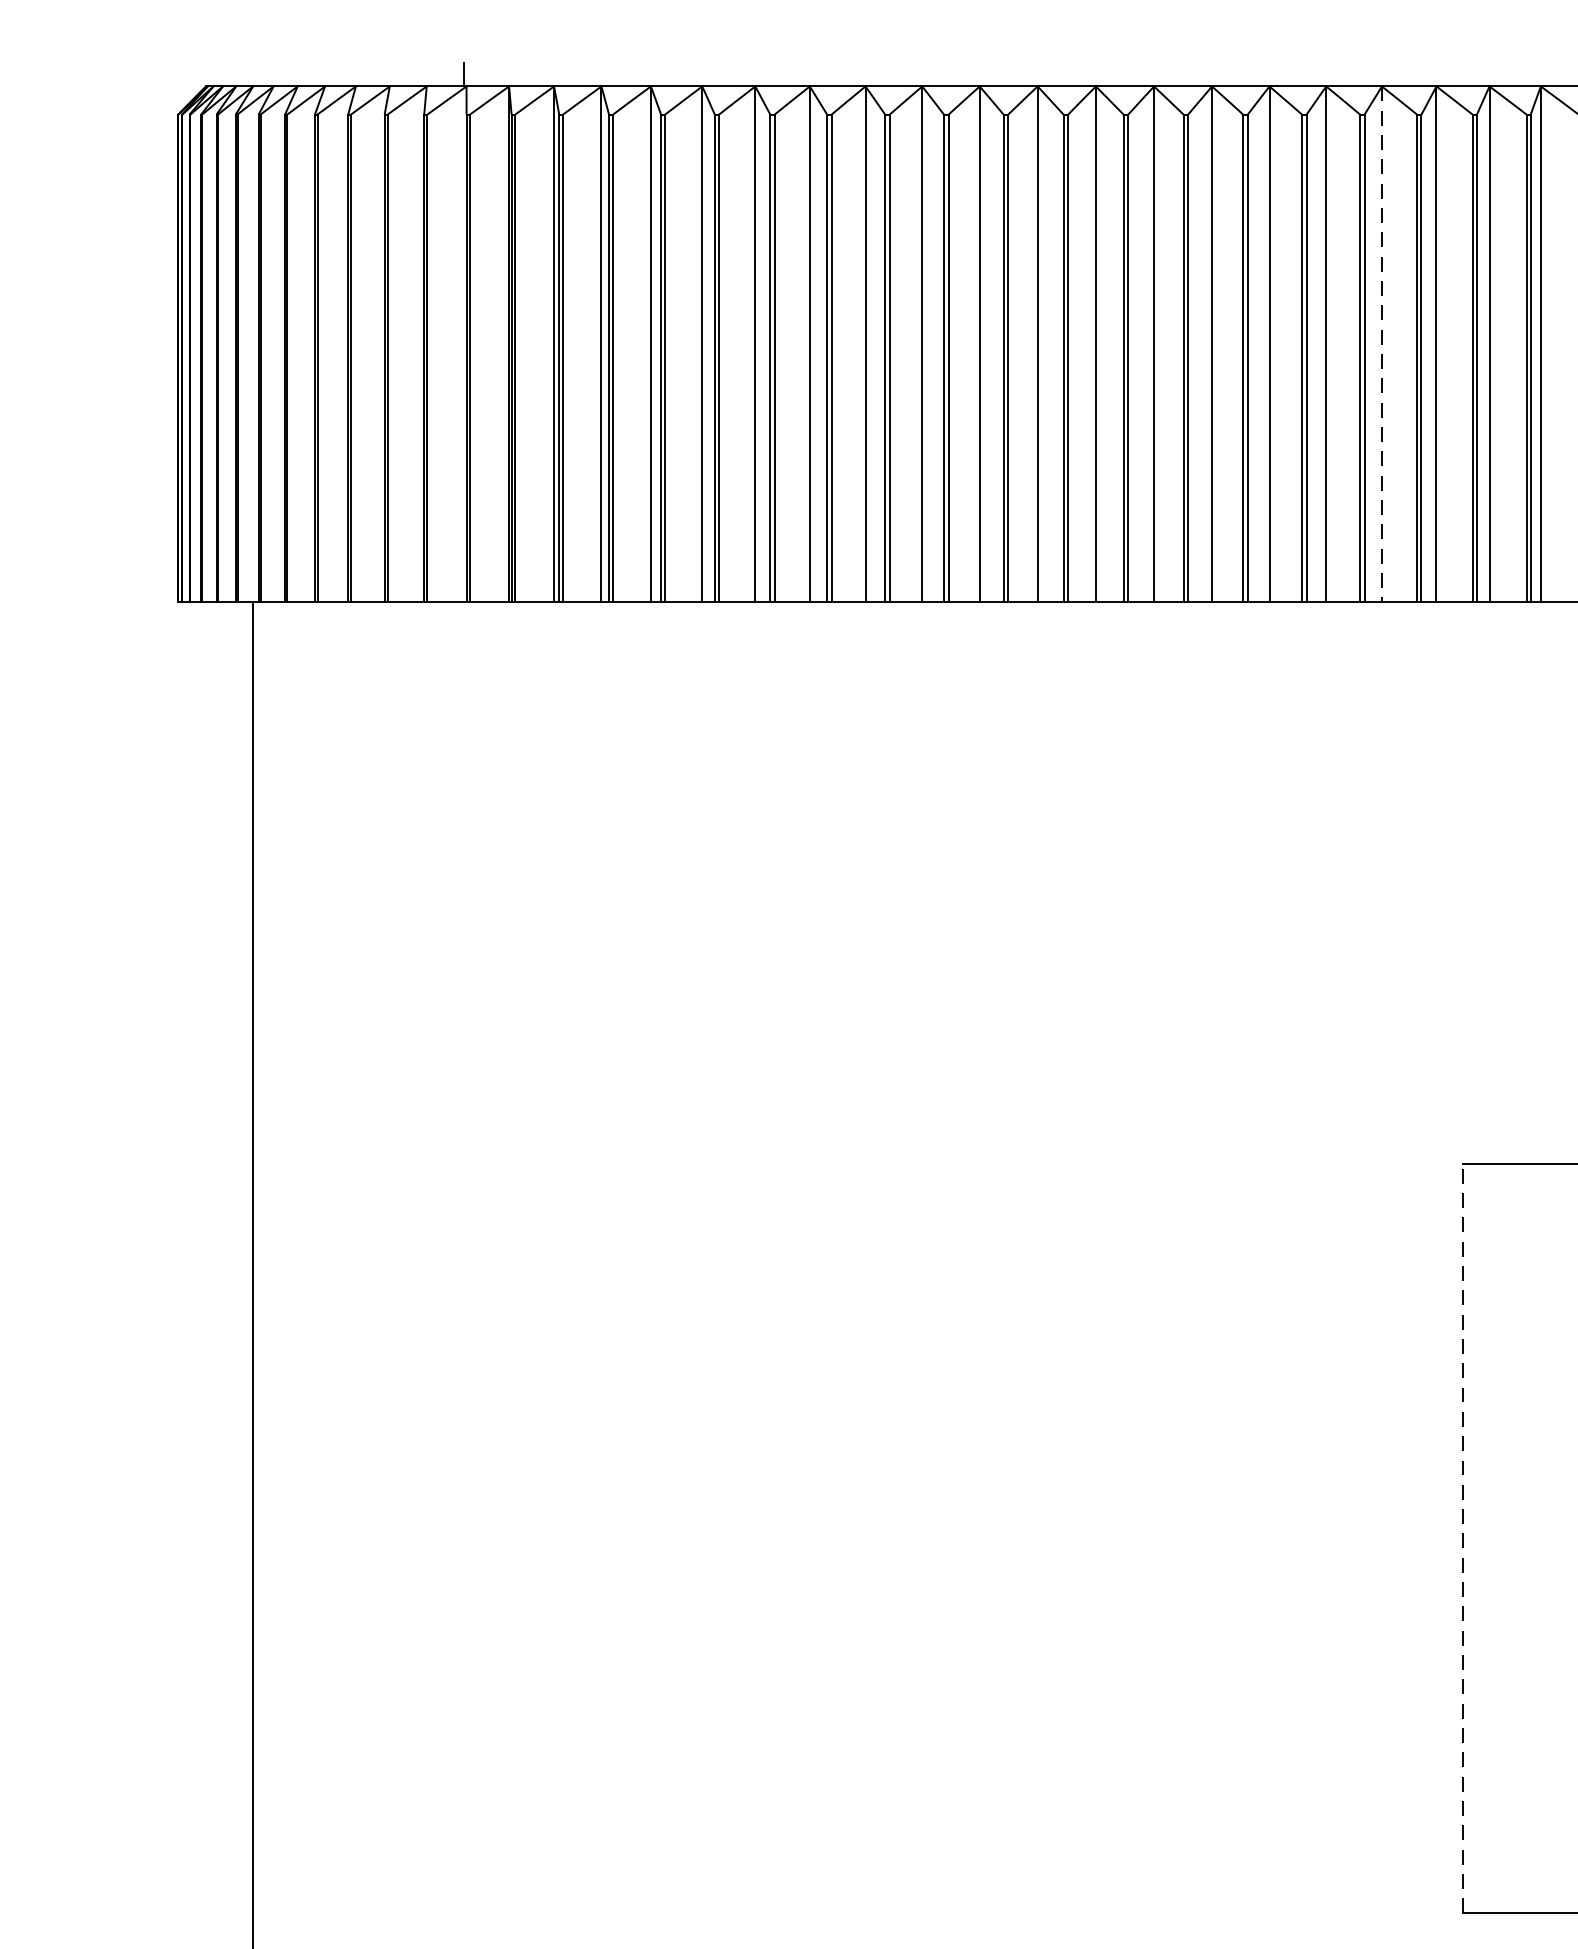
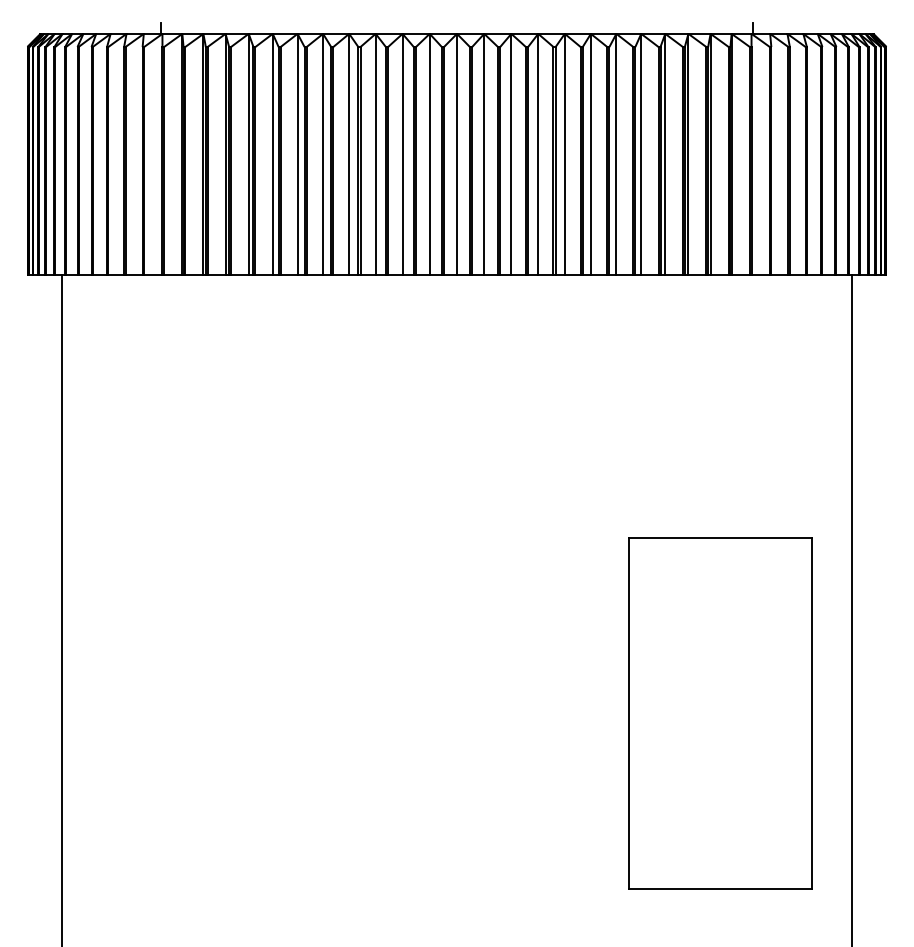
line: (1381, 344) -> (590, 154), dashed -> solid
line: (1462, 1536) -> (628, 712), dashed -> solid

